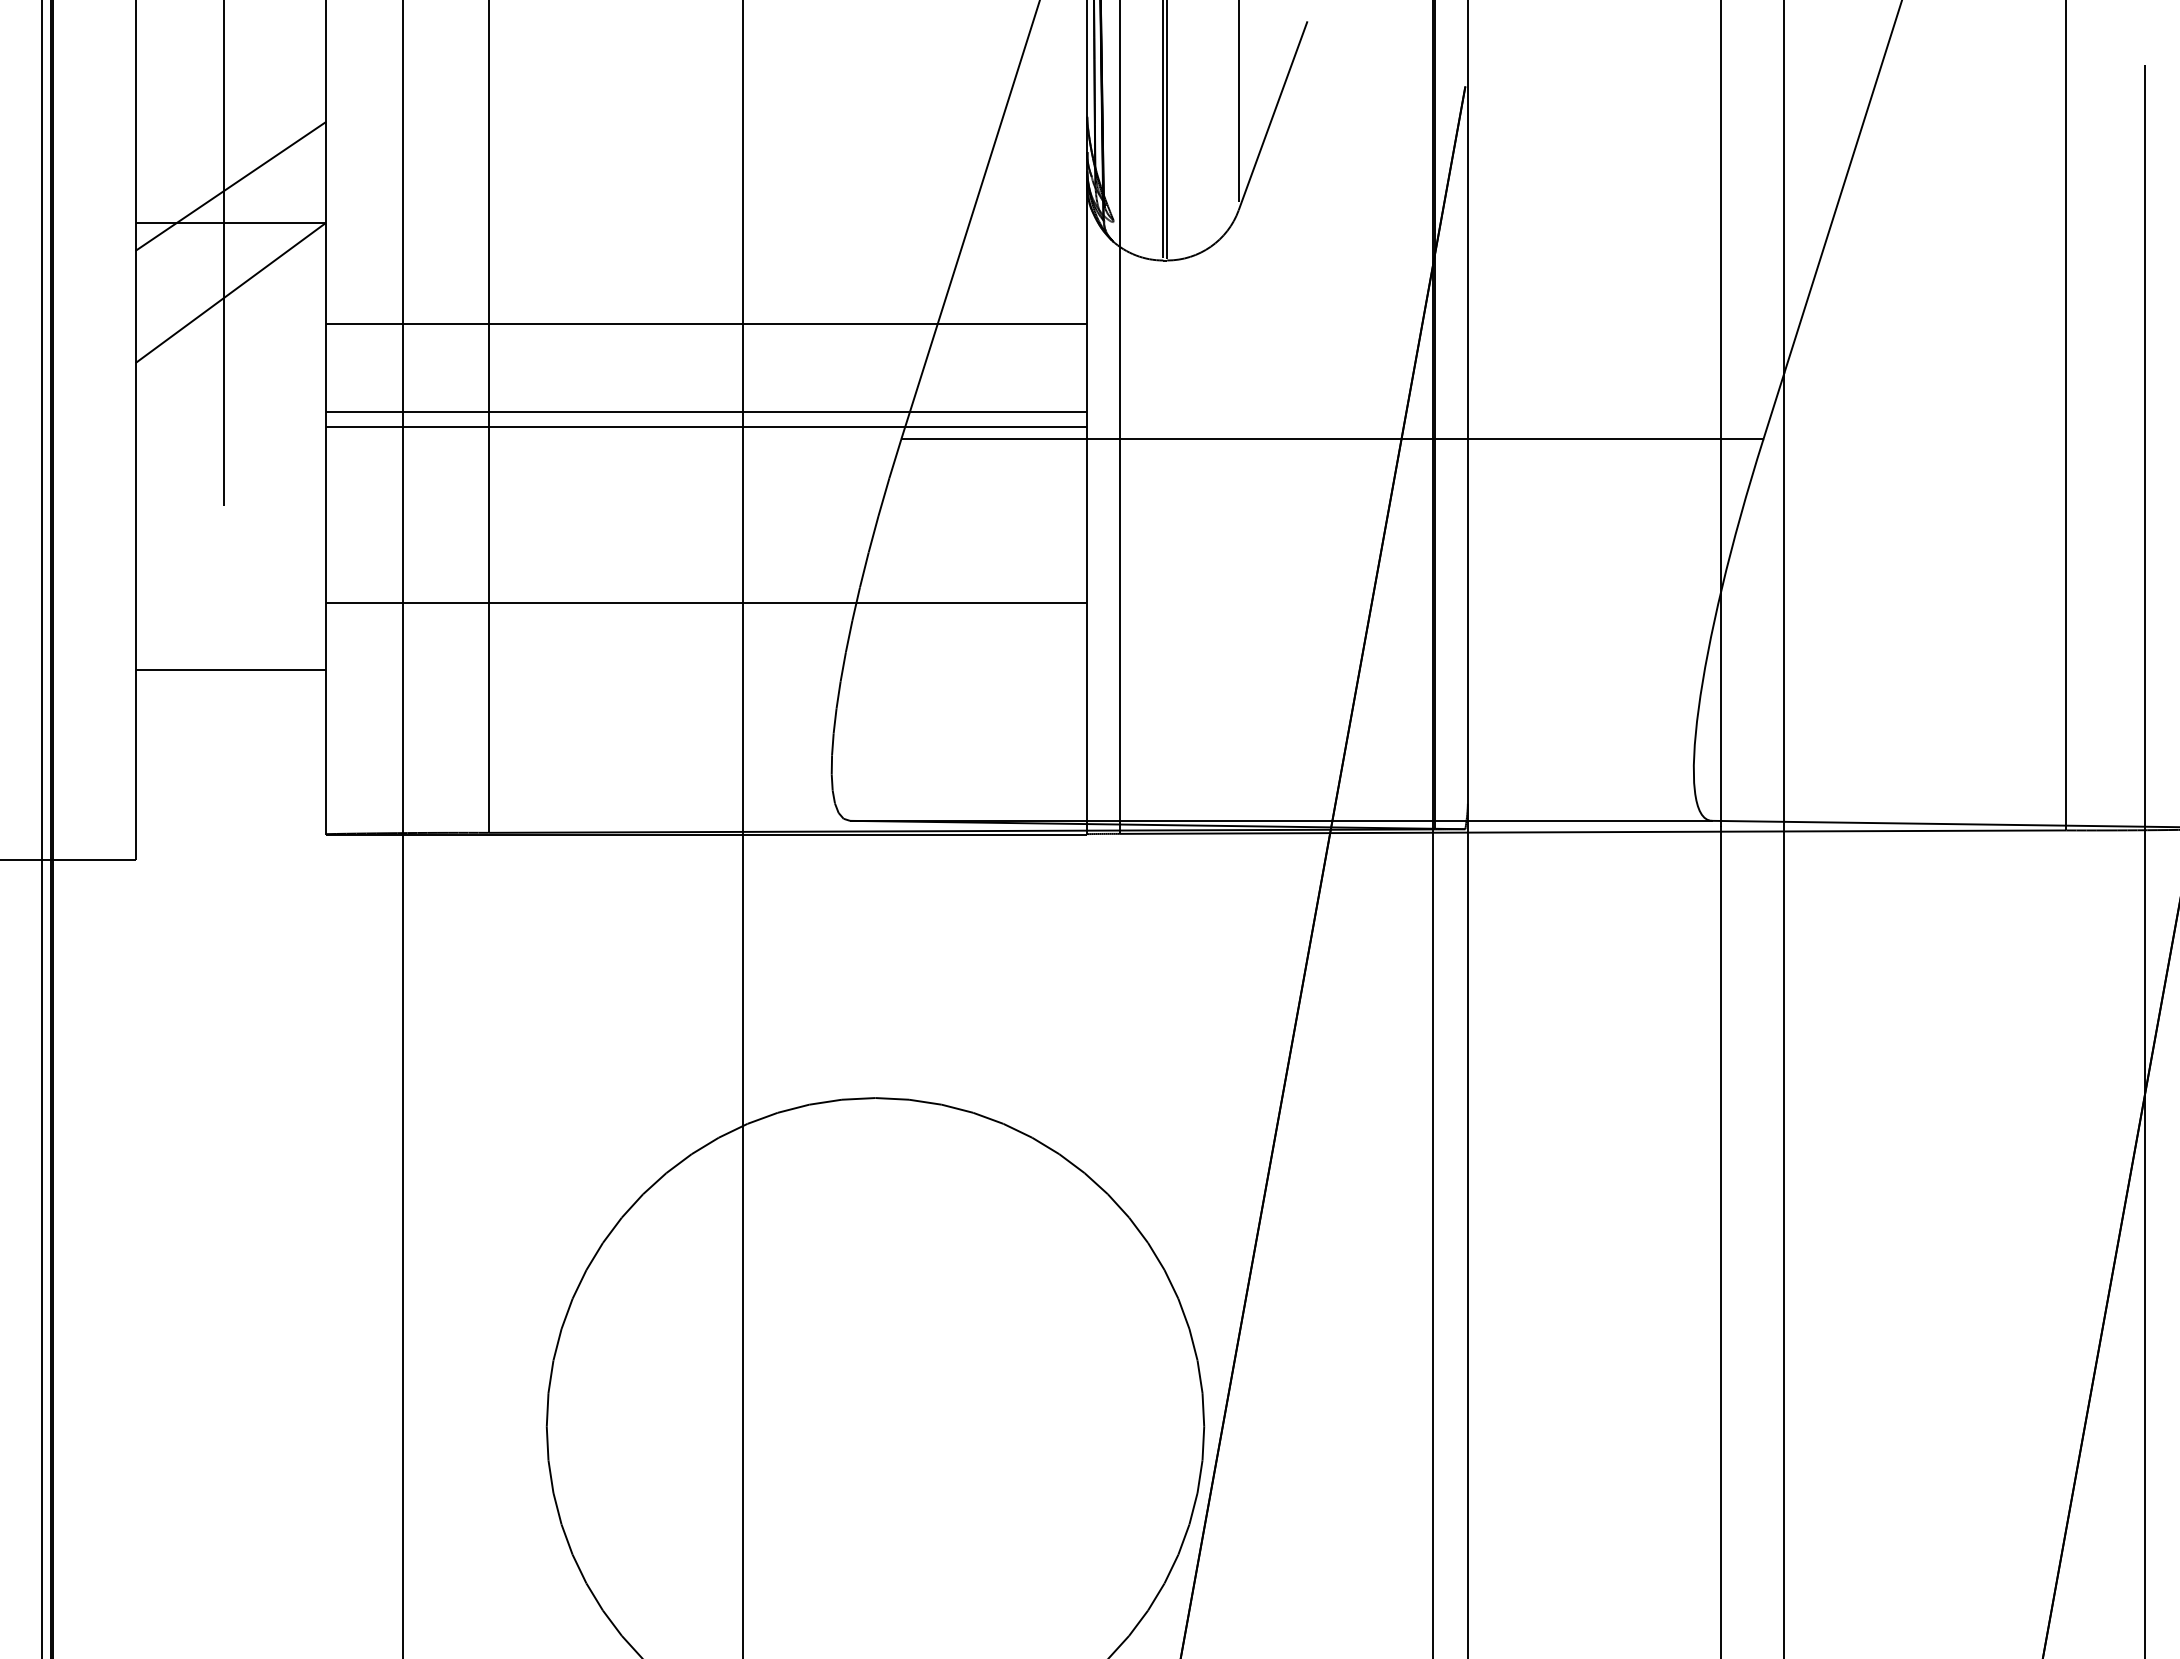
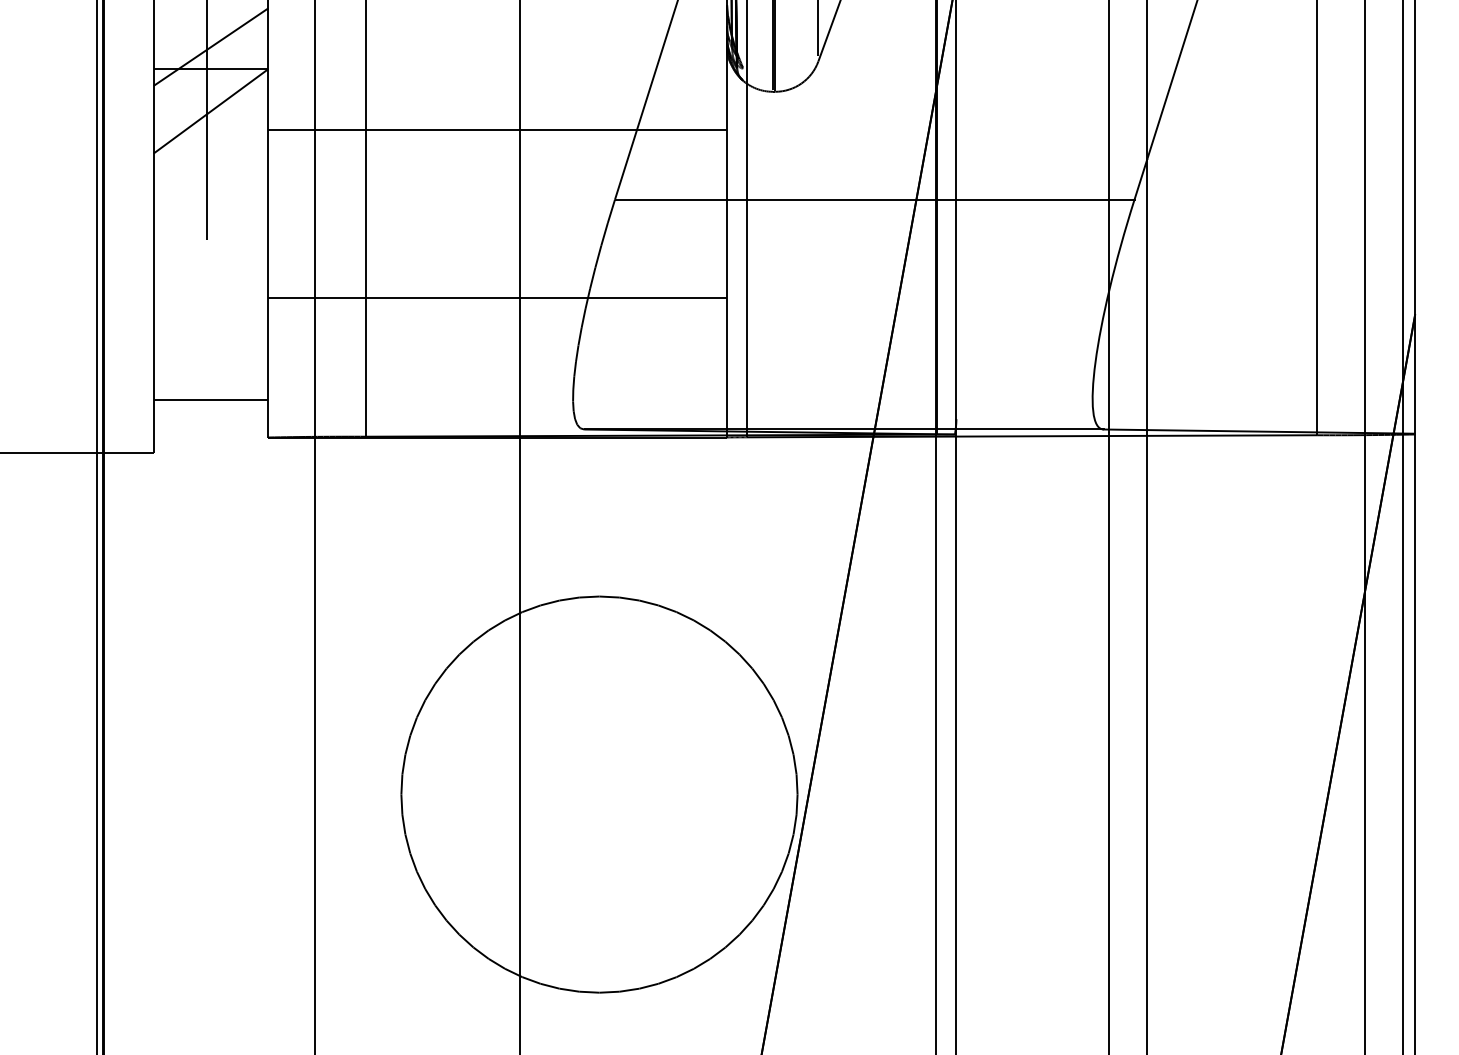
line: (706, 410) -> (497, 182), removed
line: (706, 427) -> (497, 192), removed
line: (230, 669) -> (210, 400), moved

